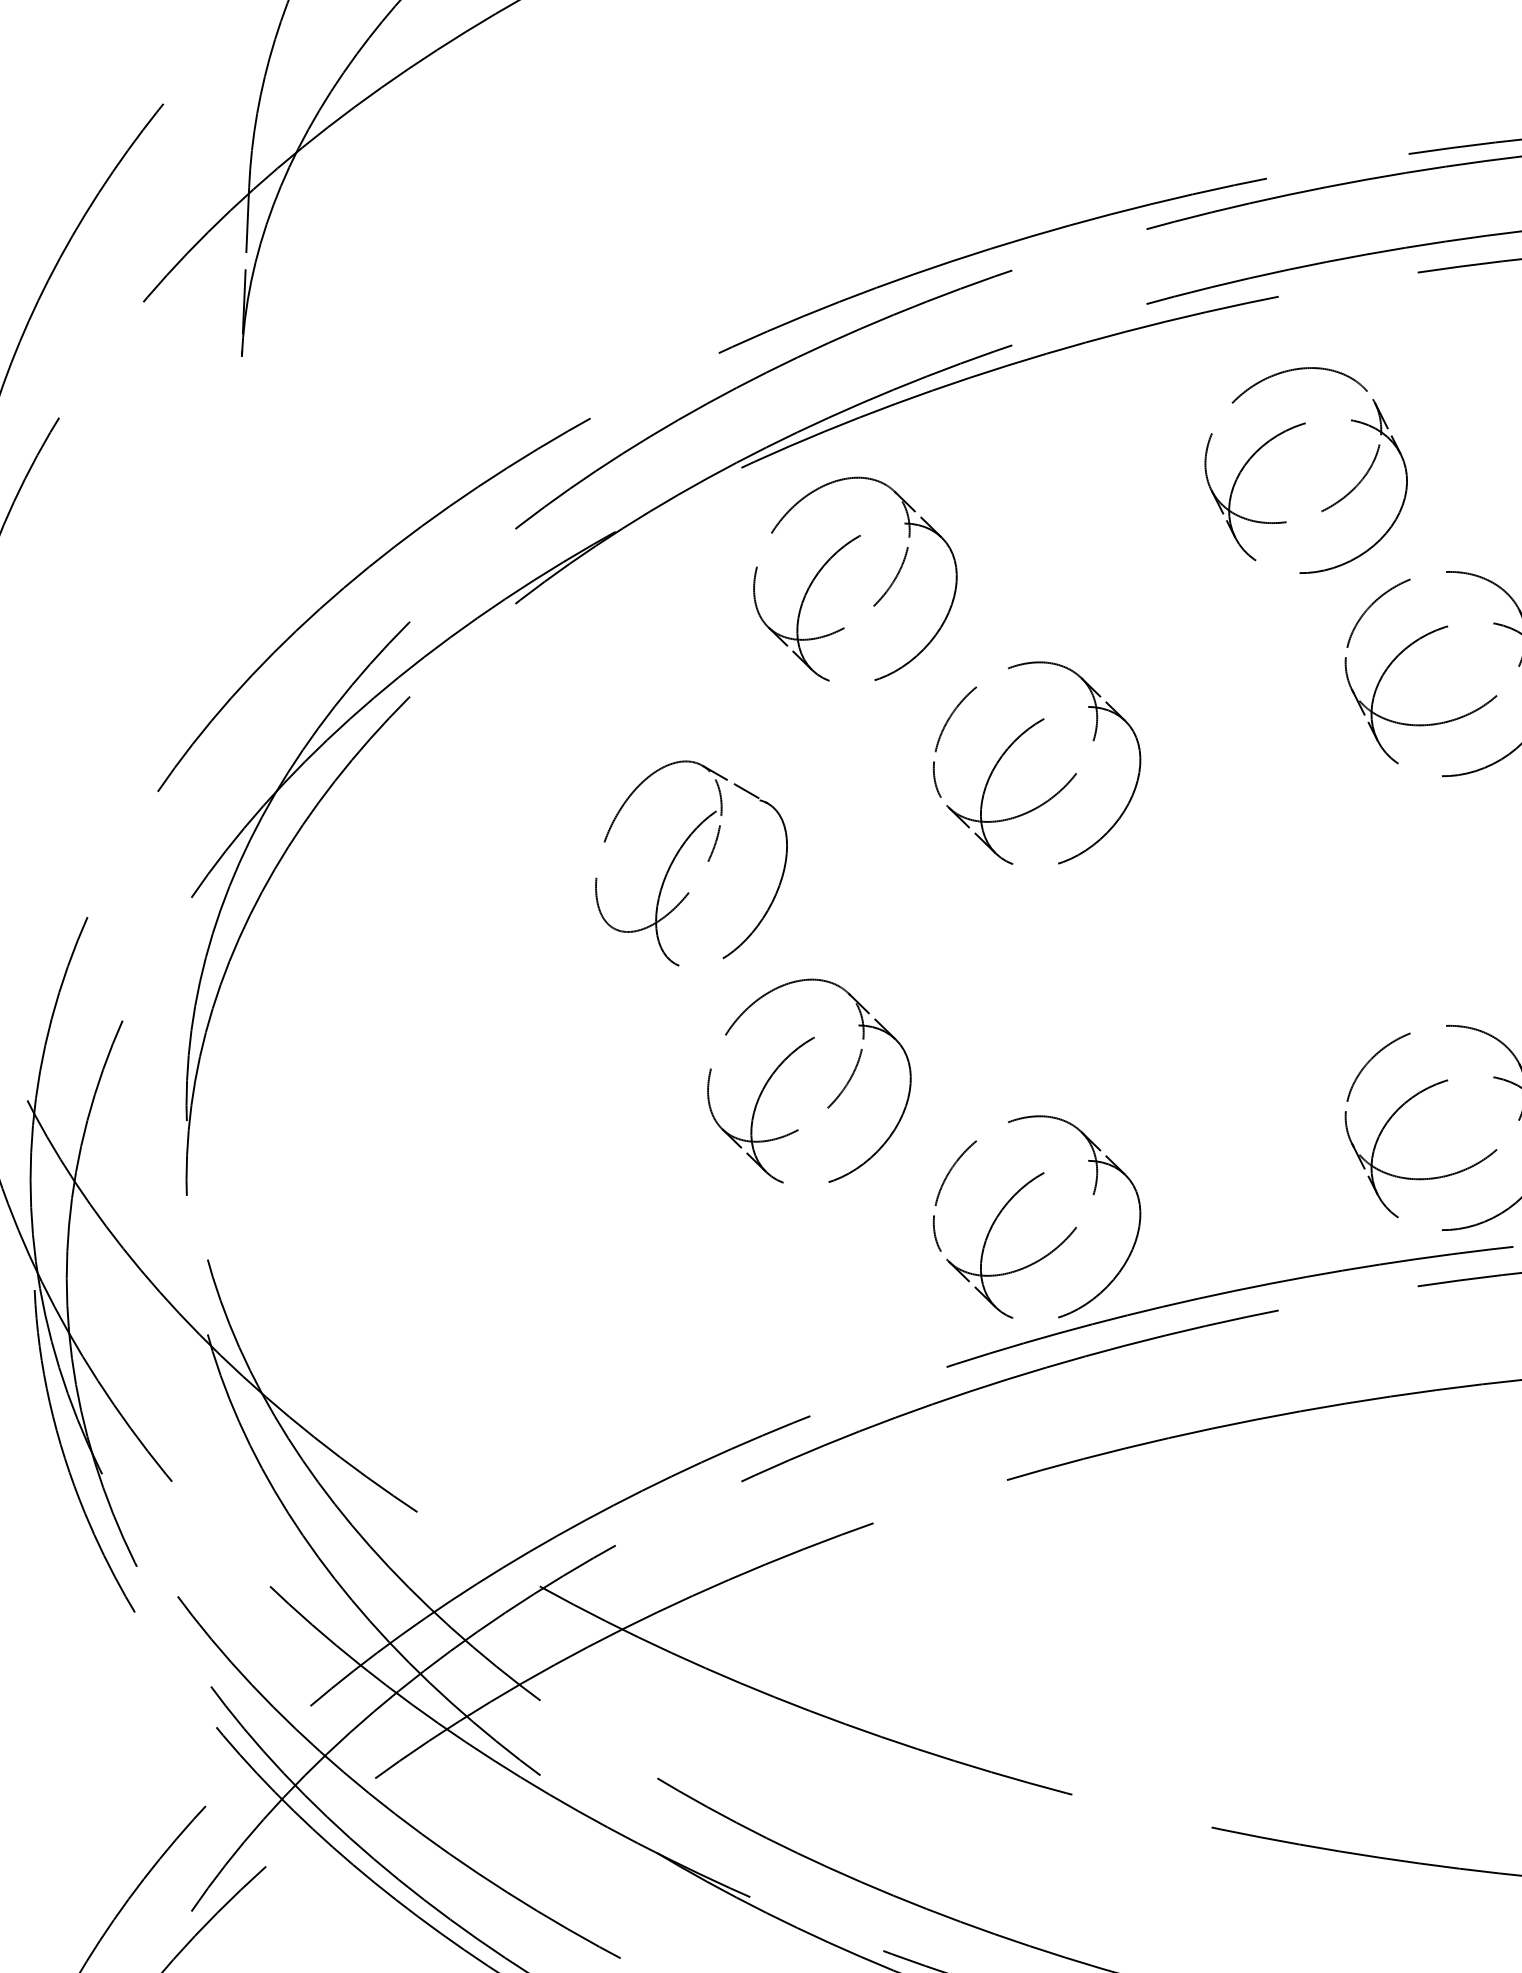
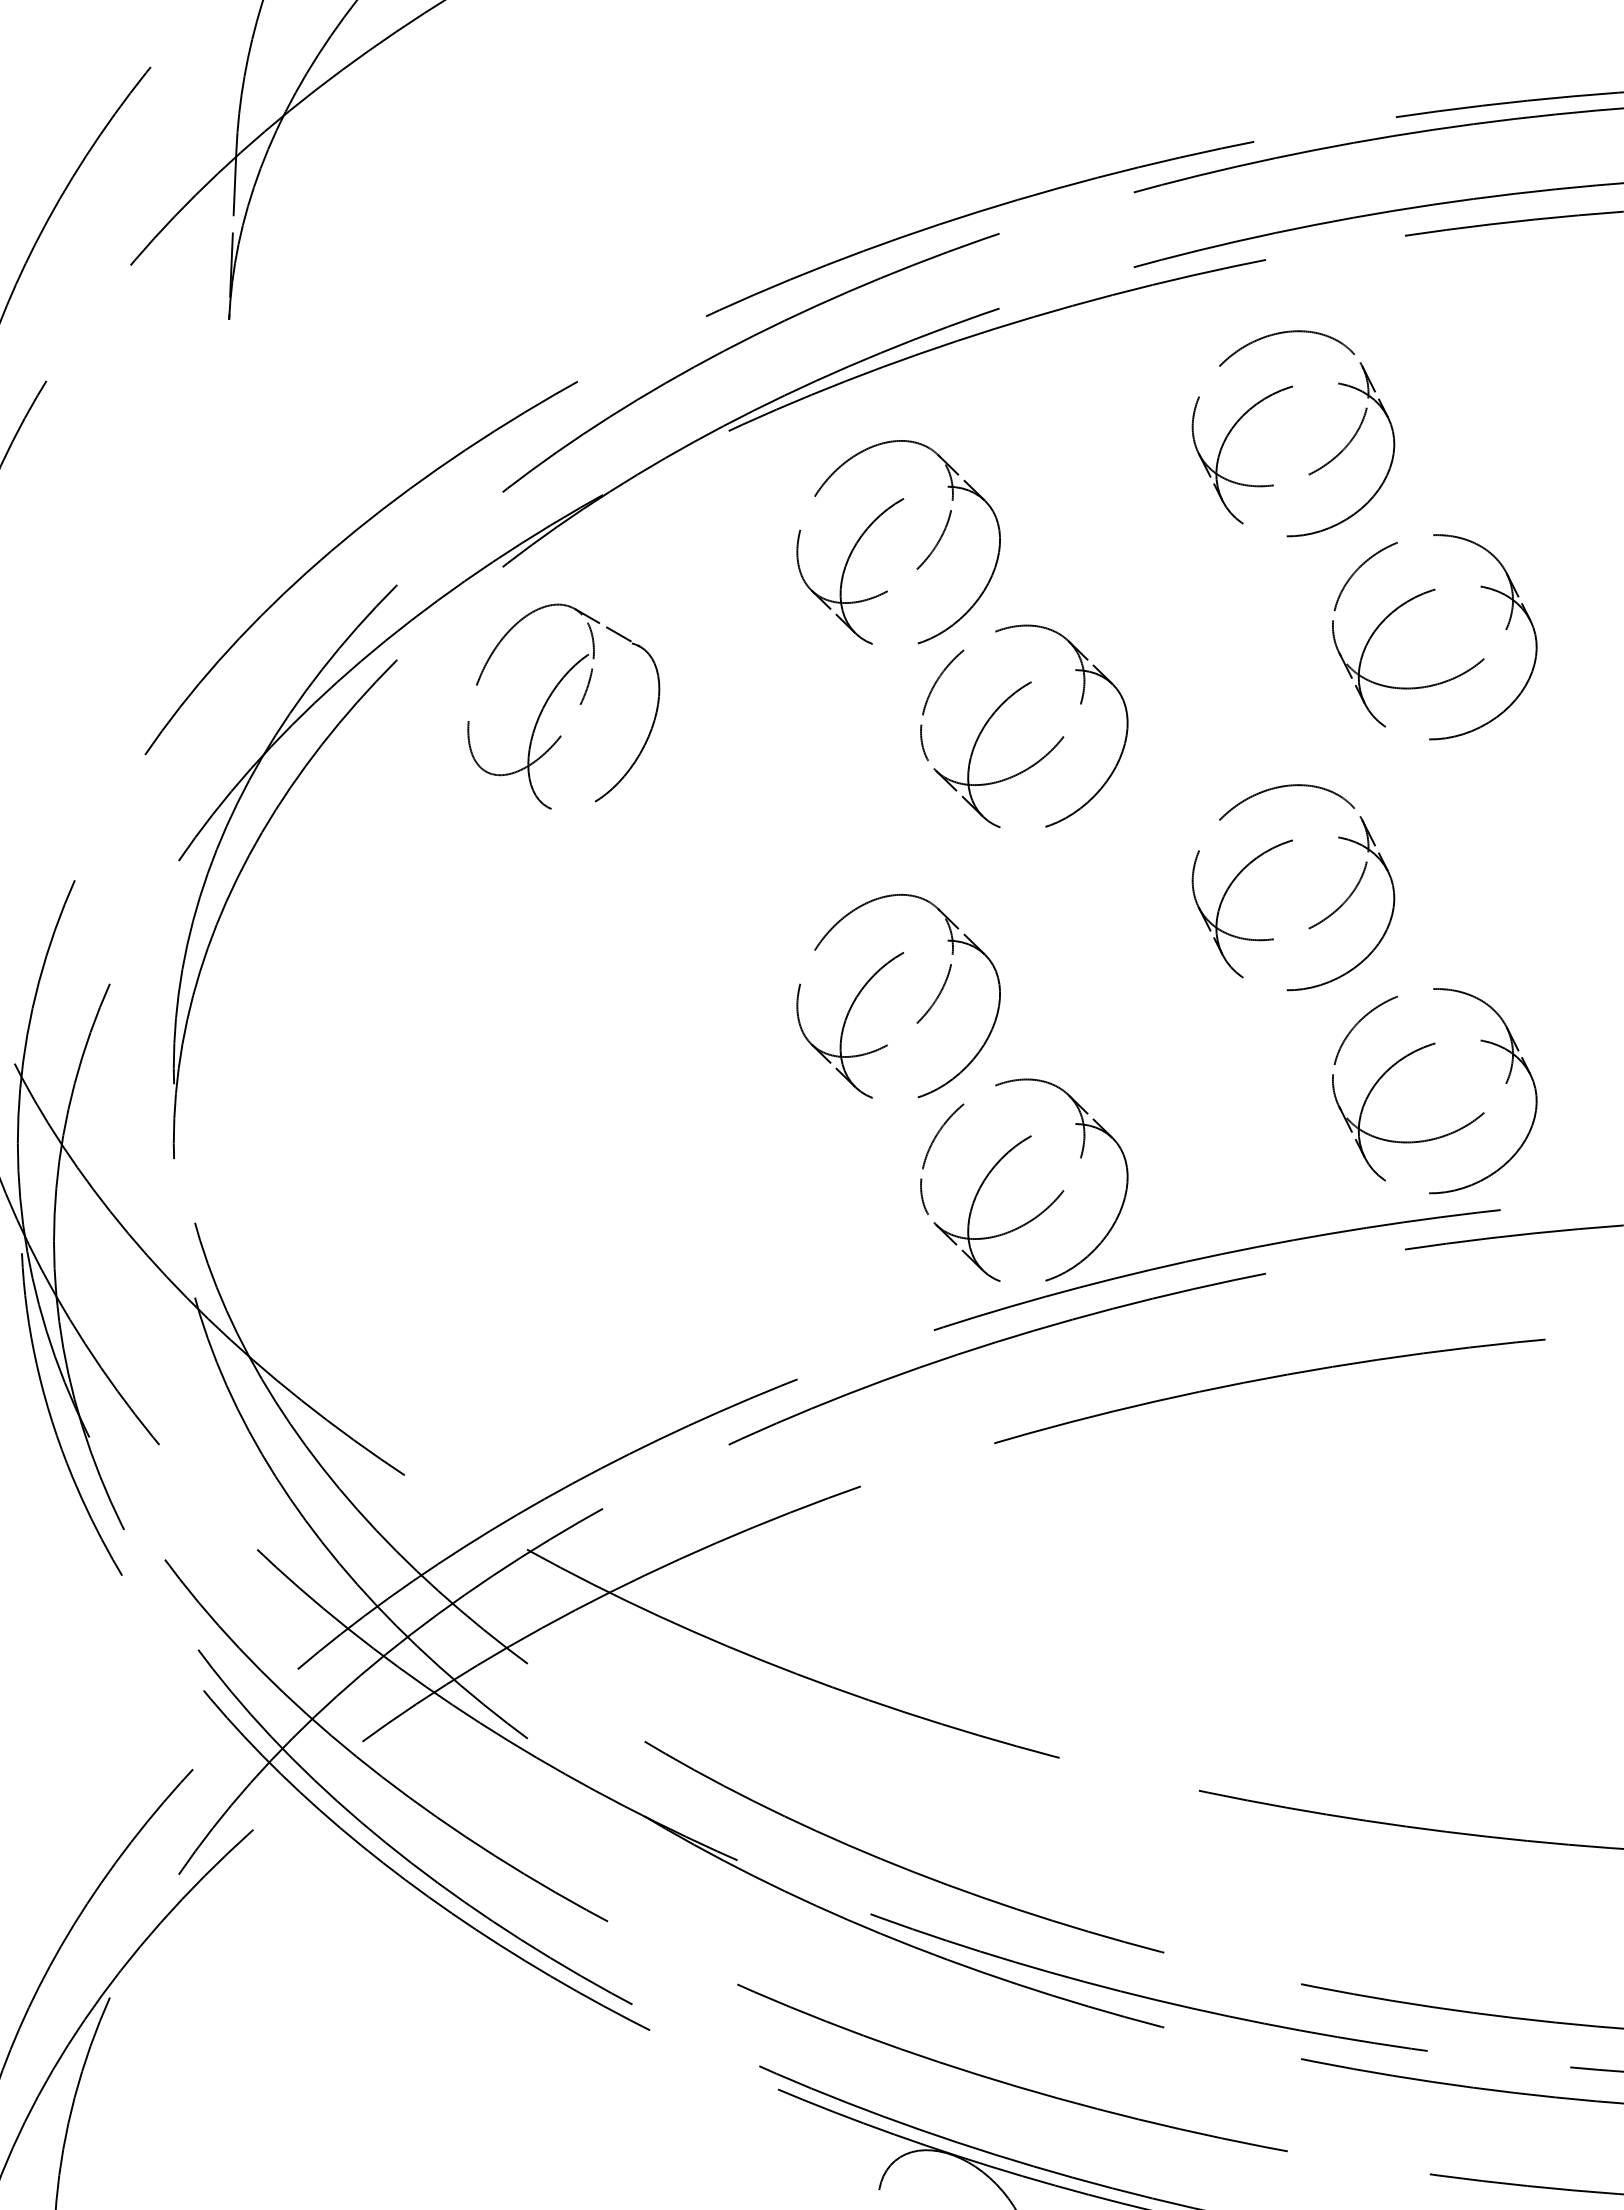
part: (881, 596) -> (924, 559), moved
part: (678, 854) -> (550, 697), moved
part: (1325, 962) -> (1312, 925), added
part: (835, 1098) -> (924, 1013), moved

